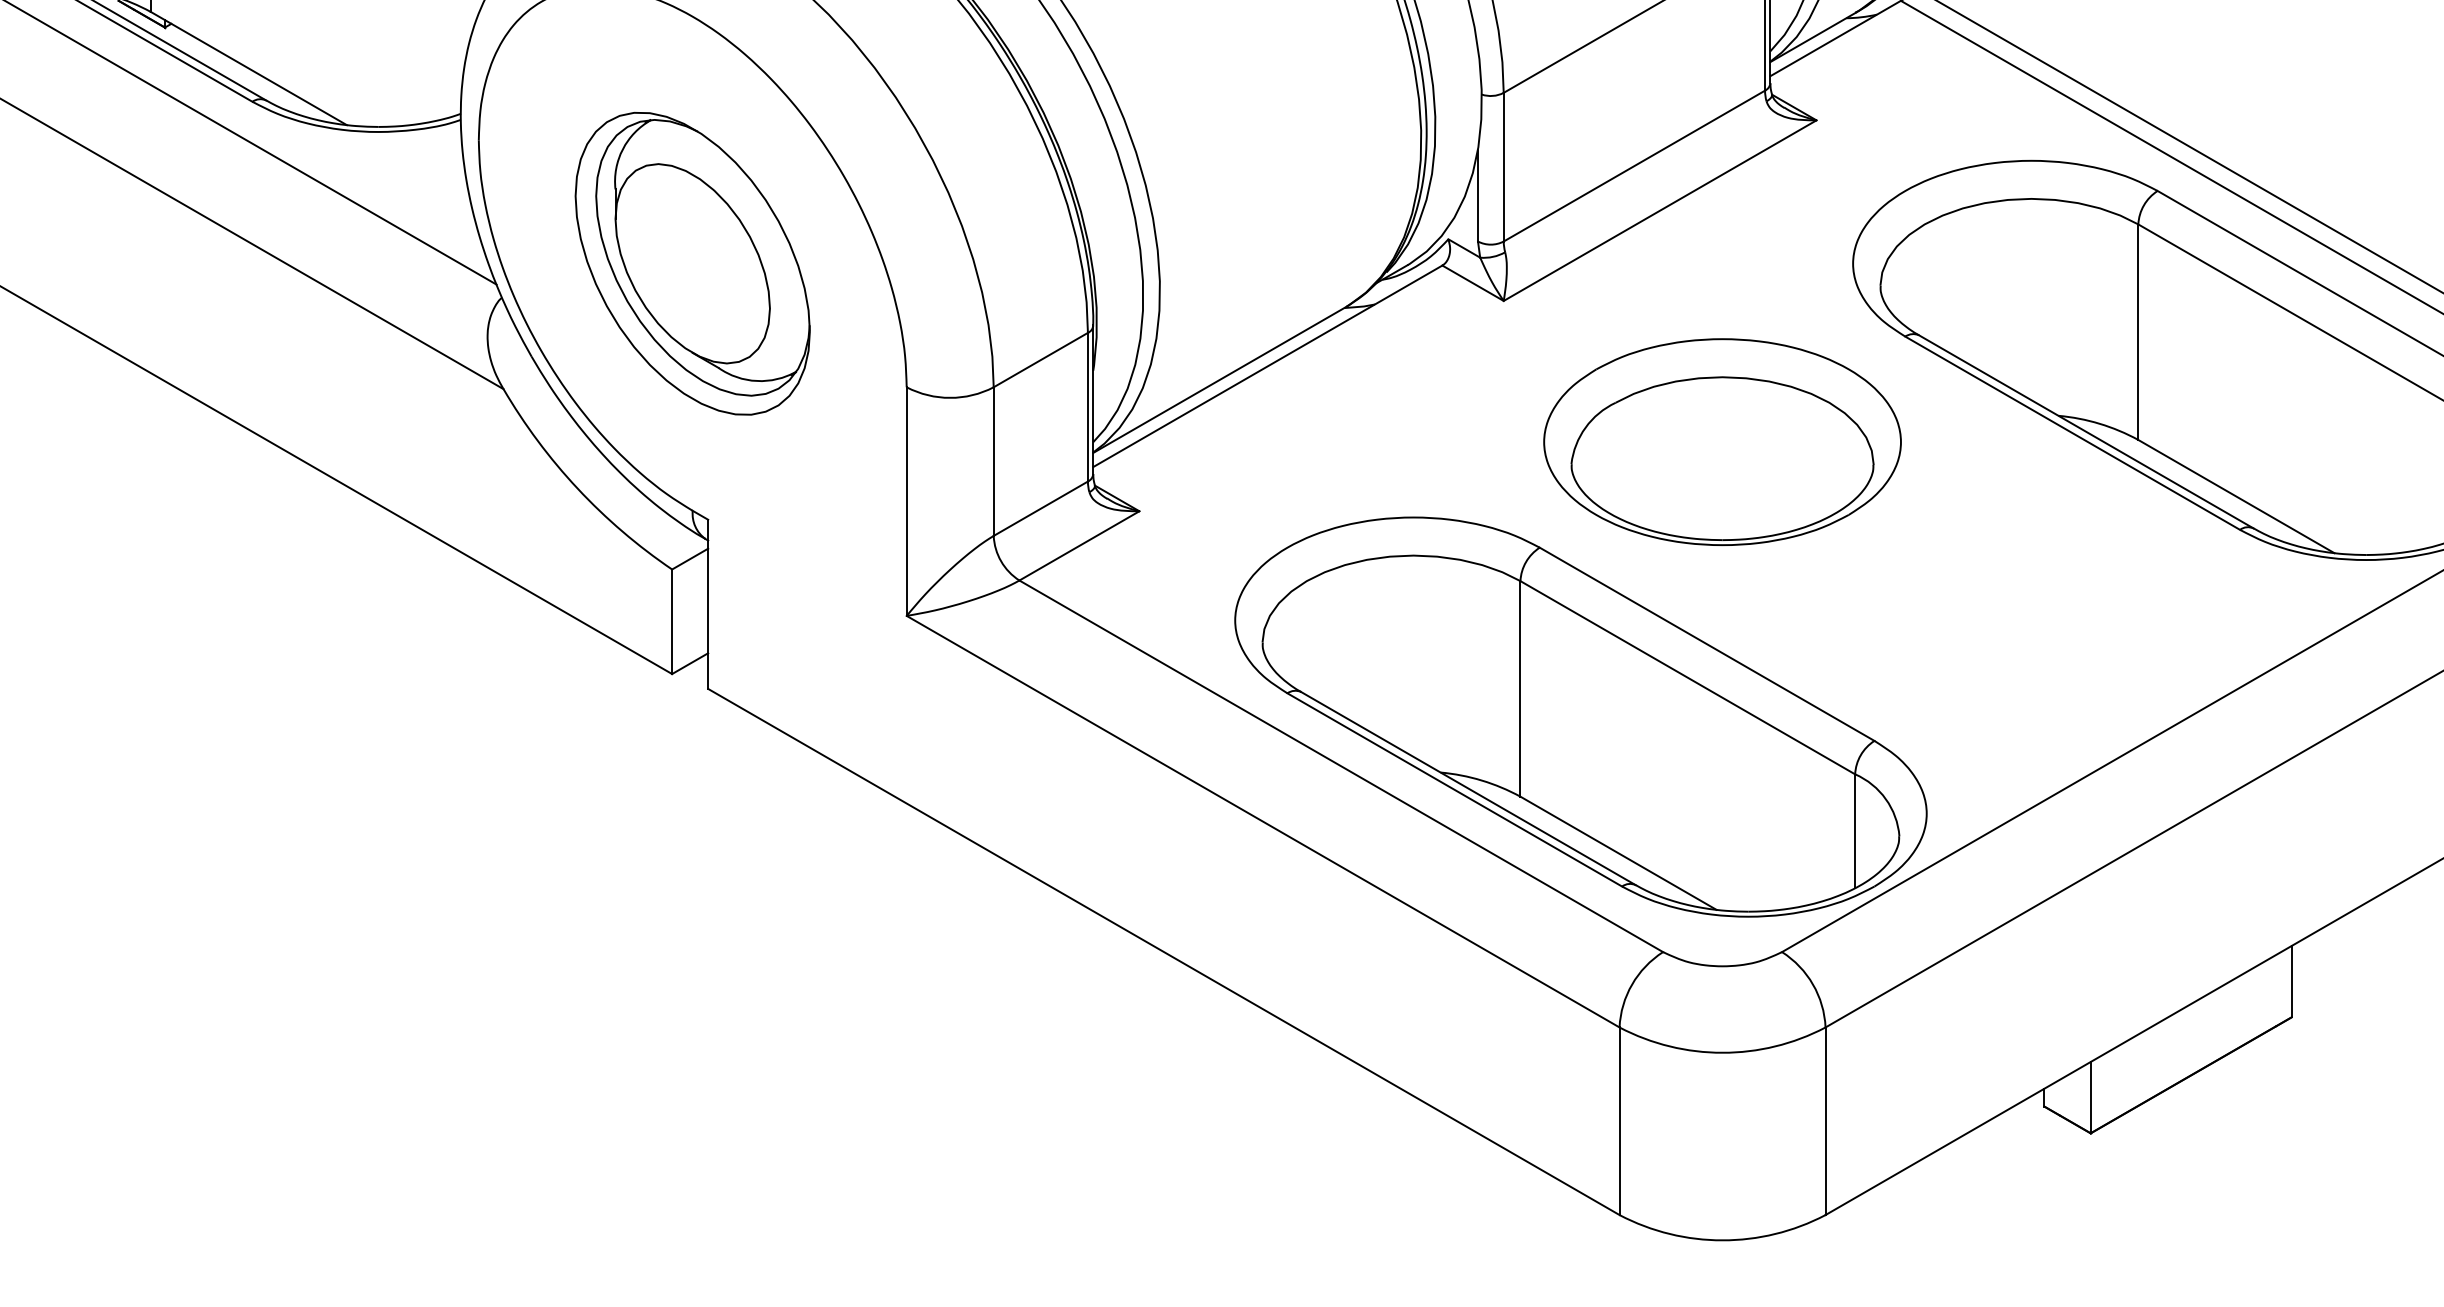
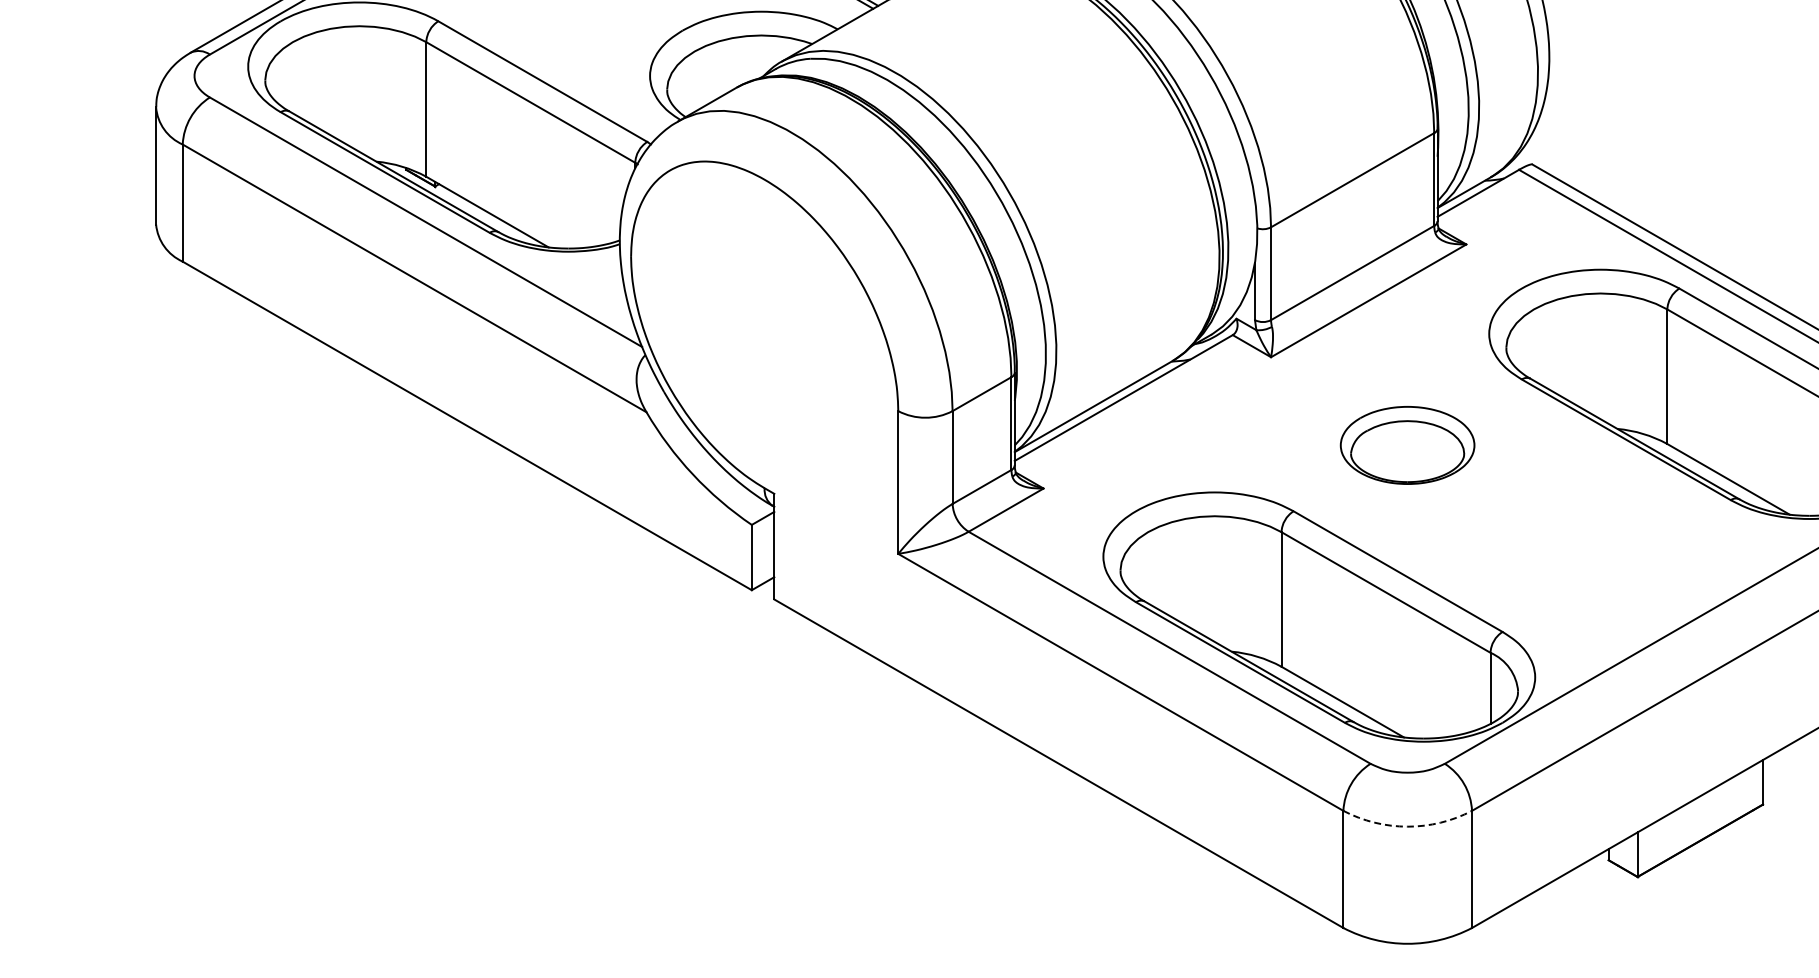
part: (692, 262) -> (764, 333), removed
part: (1722, 442) -> (1407, 445), size x0.6
arc: (1722, 1052) -> (1407, 826), solid -> dashed

